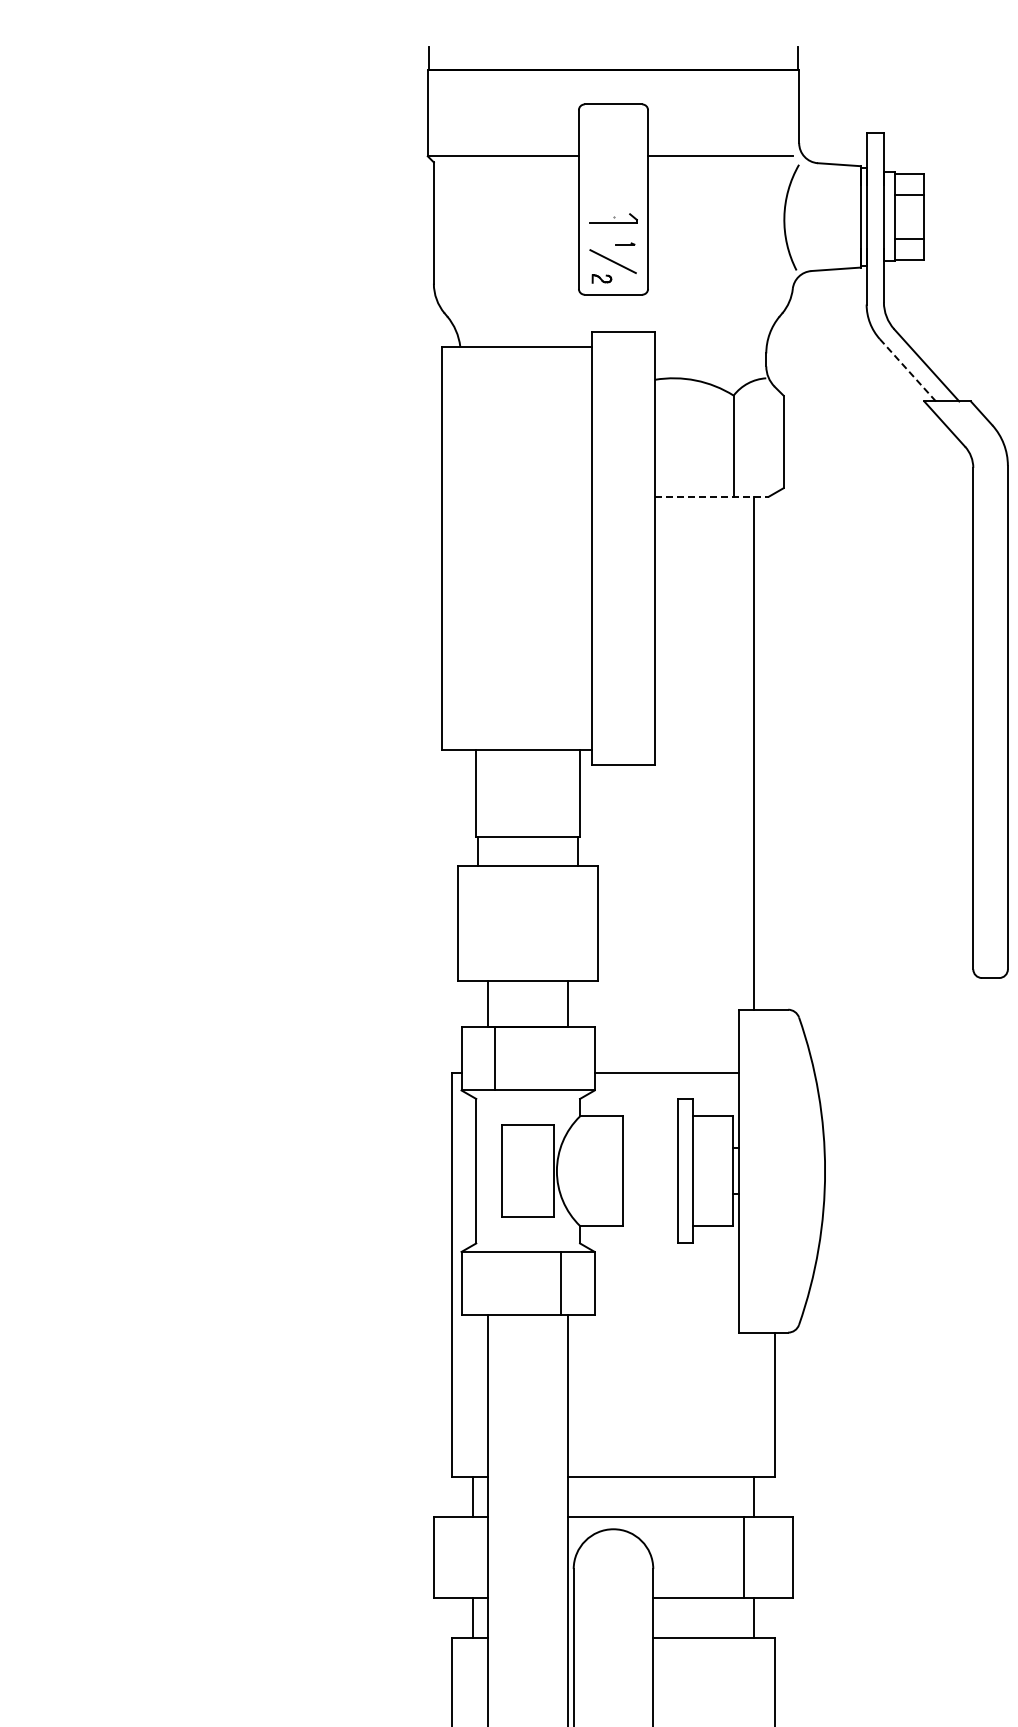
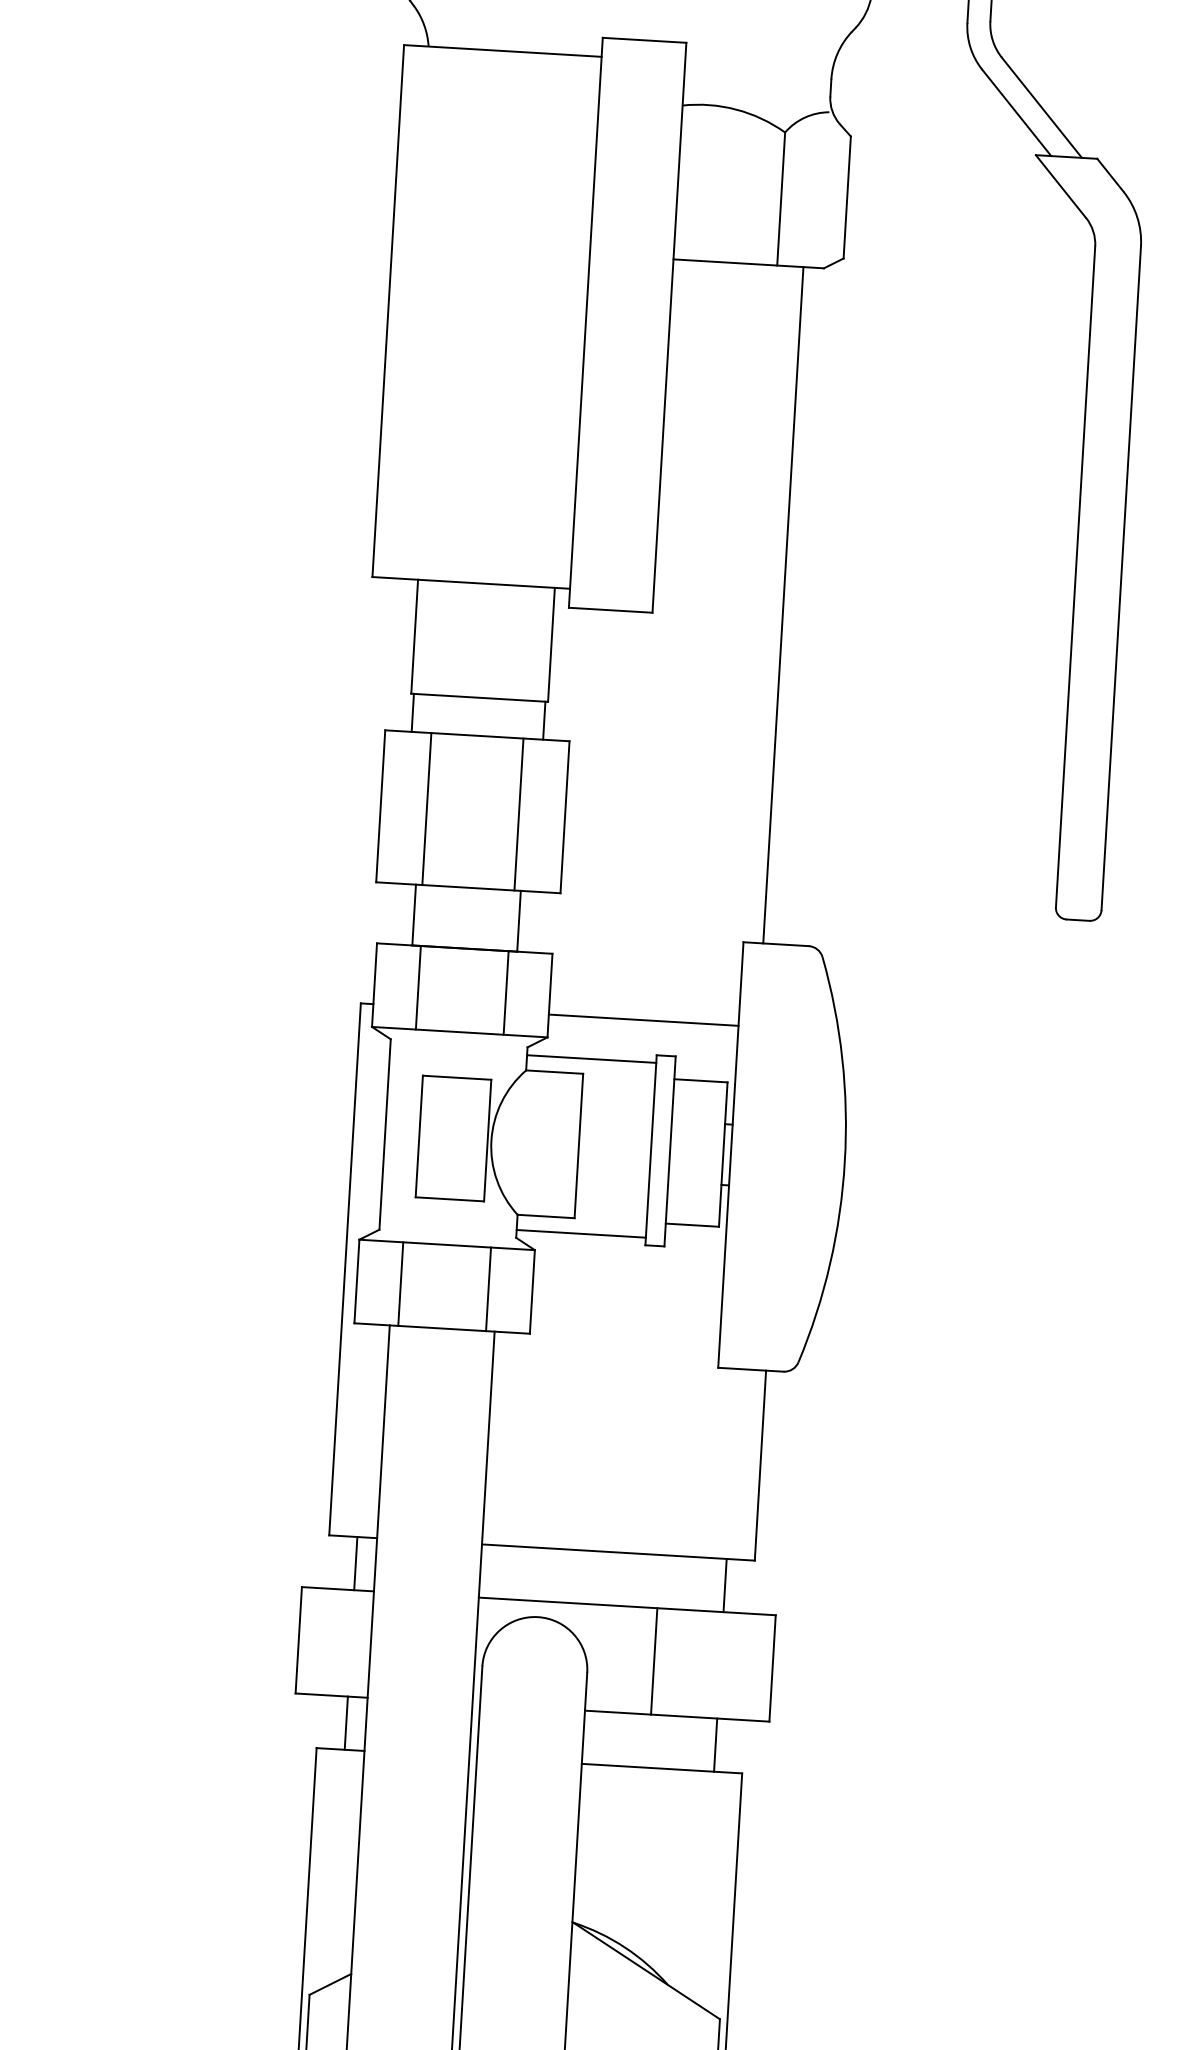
line: (907, 370) -> (1016, 113), dashed -> solid
line: (712, 496) -> (749, 263), dashed -> solid
line: (493, 922) -> (427, 808), added
line: (563, 922) -> (519, 813), added
line: (561, 1058) -> (506, 992), added
line: (629, 1104) -> (592, 1058), added
line: (629, 1237) -> (581, 1233), added
line: (494, 1283) -> (400, 1283), added
line: (744, 1557) -> (654, 1661), moved

